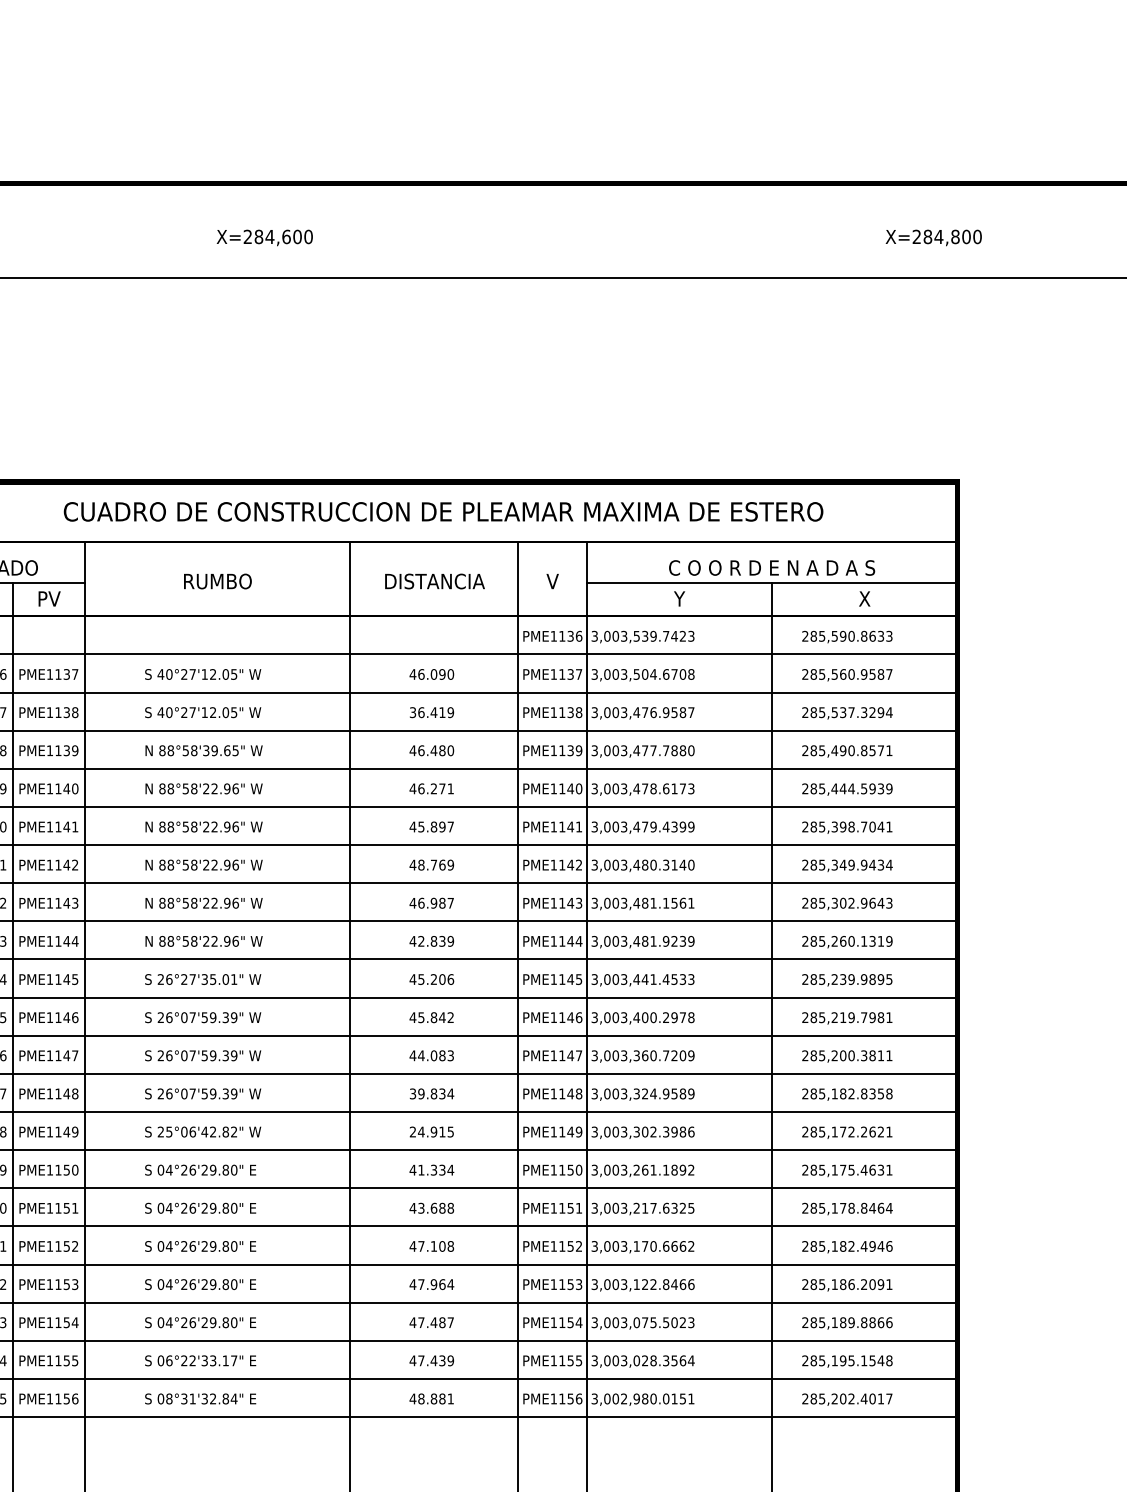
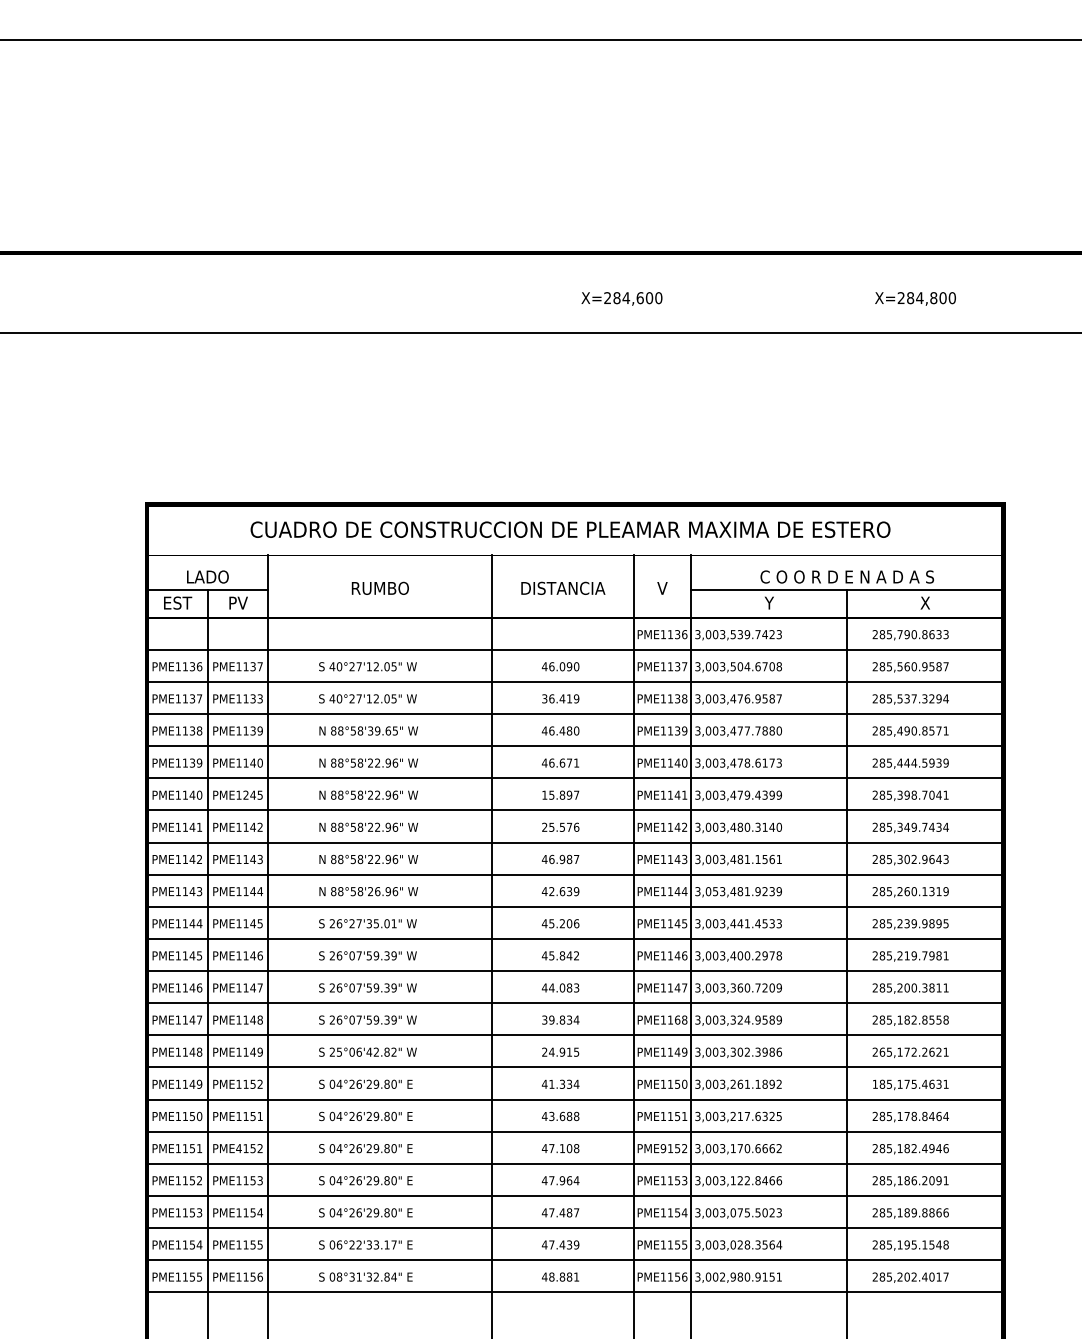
text: (264, 237) -> (621, 298), moved
text: (933, 237) -> (915, 298), moved
text: (834, 636) -> (899, 634), 285,590.8633 -> 285,790.8633
text: (74, 712) -> (259, 698), PME1138 -> PME1133
text: (434, 788) -> (562, 762), 46.271 -> 46.671
text: (66, 826) -> (252, 794), PME1141 -> PME1245
text: (412, 826) -> (544, 794), 45.897 -> 15.897
text: (431, 864) -> (560, 826), 48.769 -> 25.576
text: (863, 864) -> (924, 826), 285,349.9434 -> 285,349.7434
text: (214, 941) -> (377, 891), 88°58'22.96" -> 88°58'26.96"
text: (434, 941) -> (562, 891), 42.839 -> 42.639
text: (615, 941) -> (715, 891), 3,003,481.9239 -> 3,053,481.9239
text: (570, 1093) -> (677, 1019), PME1148 -> PME1168
text: (872, 1093) -> (931, 1019), 285,182.8358 -> 285,182.8558
text: (813, 1131) -> (882, 1051), 285,172.2621 -> 265,172.2621
text: (74, 1169) -> (259, 1083), PME1150 -> PME1152
text: (804, 1169) -> (874, 1083), 285,175.4631 -> 185,175.4631
text: (49, 1246) -> (238, 1148), PME1152 -> PME4152
text: (553, 1246) -> (663, 1148), PME1152 -> PME9152
text: (665, 1399) -> (757, 1277), 3,002,980.0151 -> 3,002,980.9151

